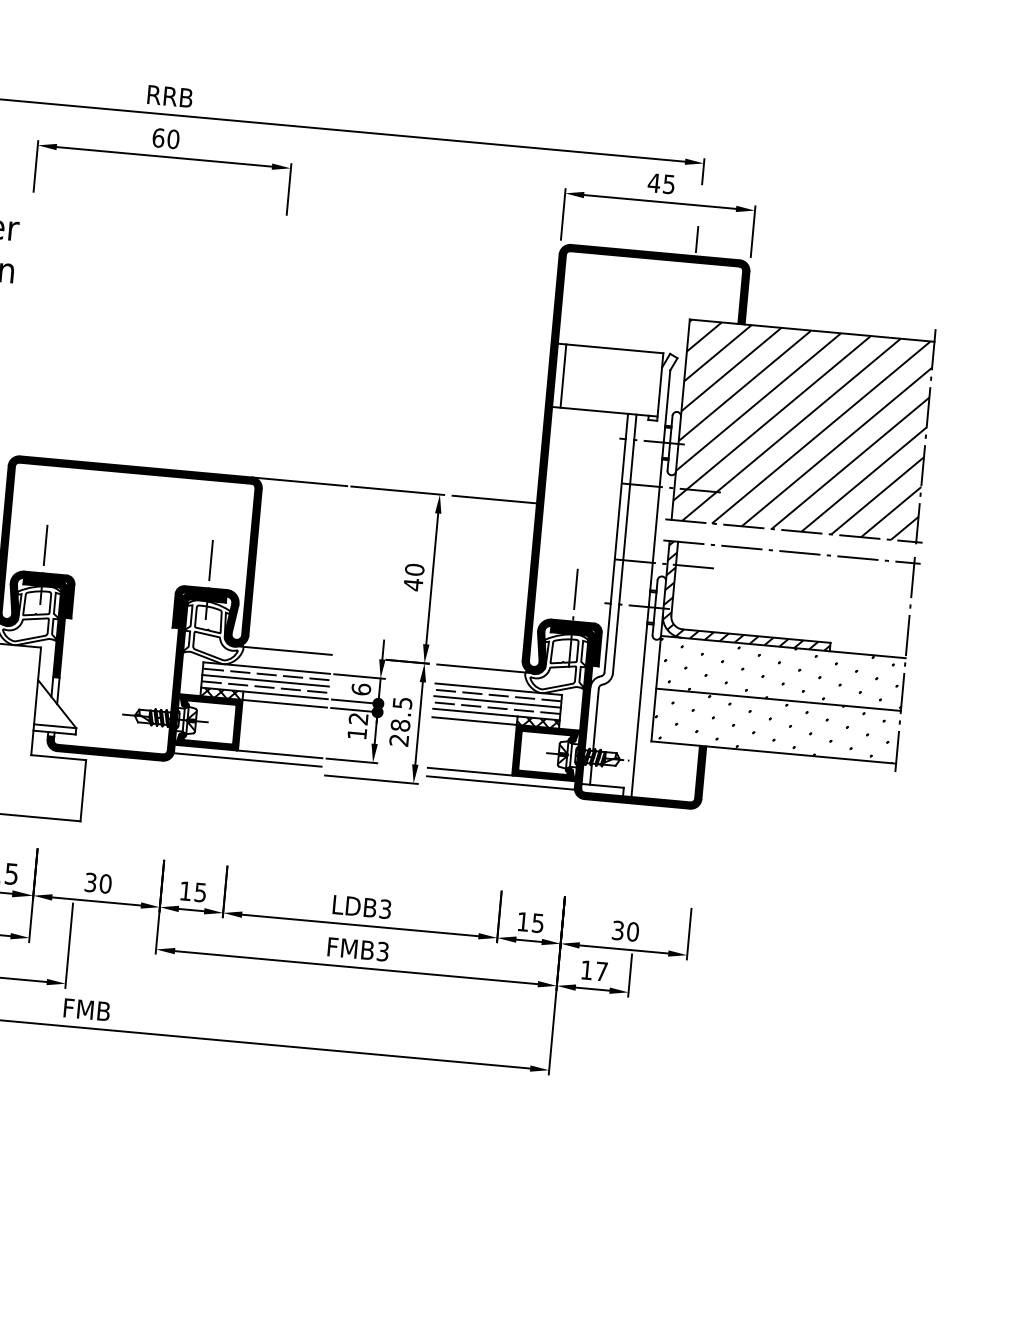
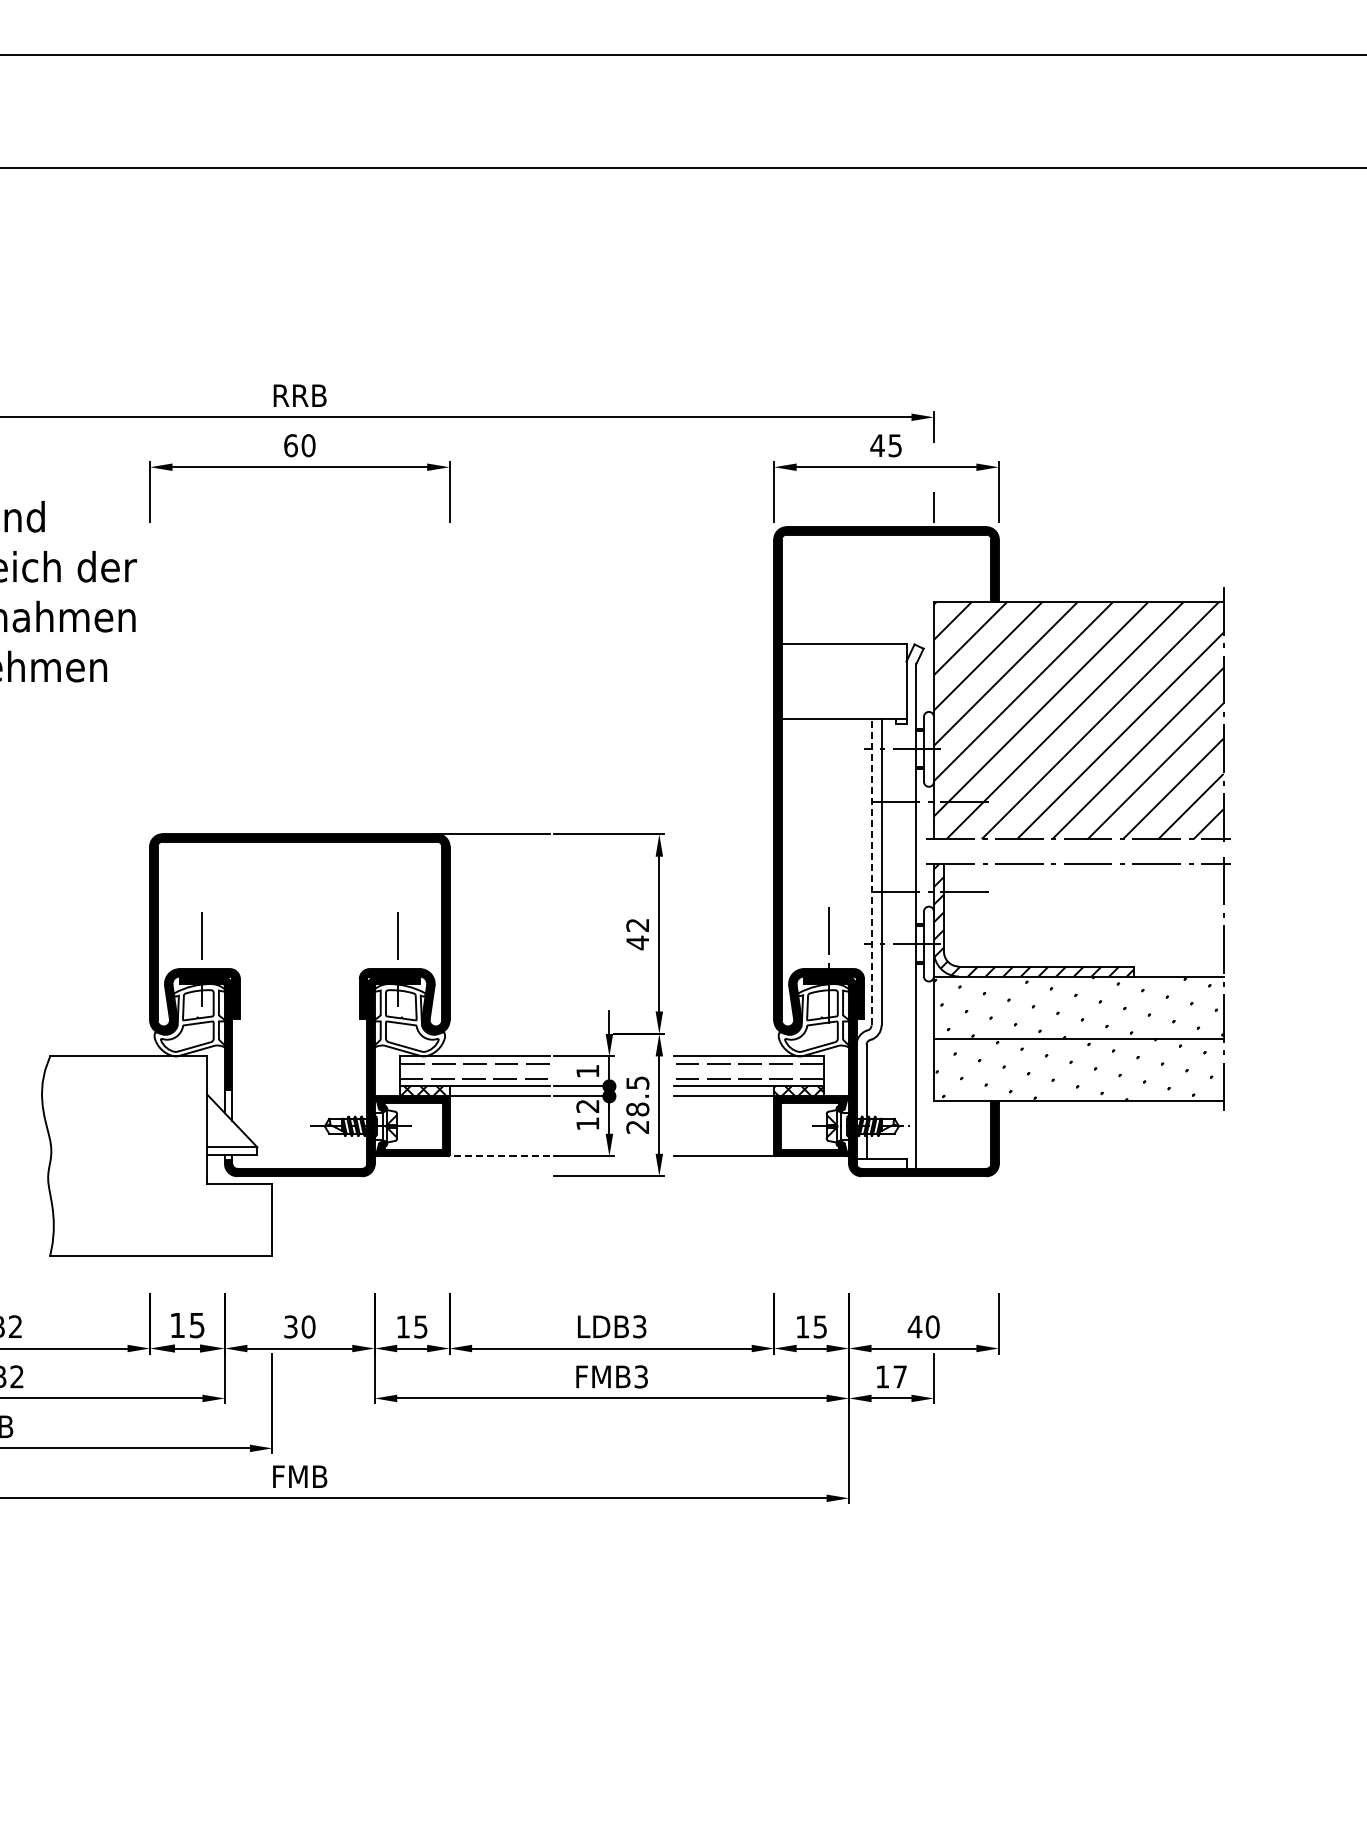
line: (563, 375) -> (791, 681), removed
line: (494, 499) -> (724, 834), removed
line: (616, 542) -> (871, 871), solid -> dashed
text: (414, 570) -> (637, 925), 40 -> 42
line: (284, 650) -> (493, 1033), removed
line: (484, 668) -> (730, 1033), removed
line: (265, 680) -> (474, 1071), removed
text: (360, 689) -> (587, 1071), 6 -> 1
line: (497, 701) -> (749, 1071), removed
line: (279, 754) -> (498, 1156), solid -> dashed
line: (247, 760) -> (461, 1166), removed
line: (500, 783) -> (761, 1166), removed
text: (617, 930) -> (914, 1326), 30 -> 40

